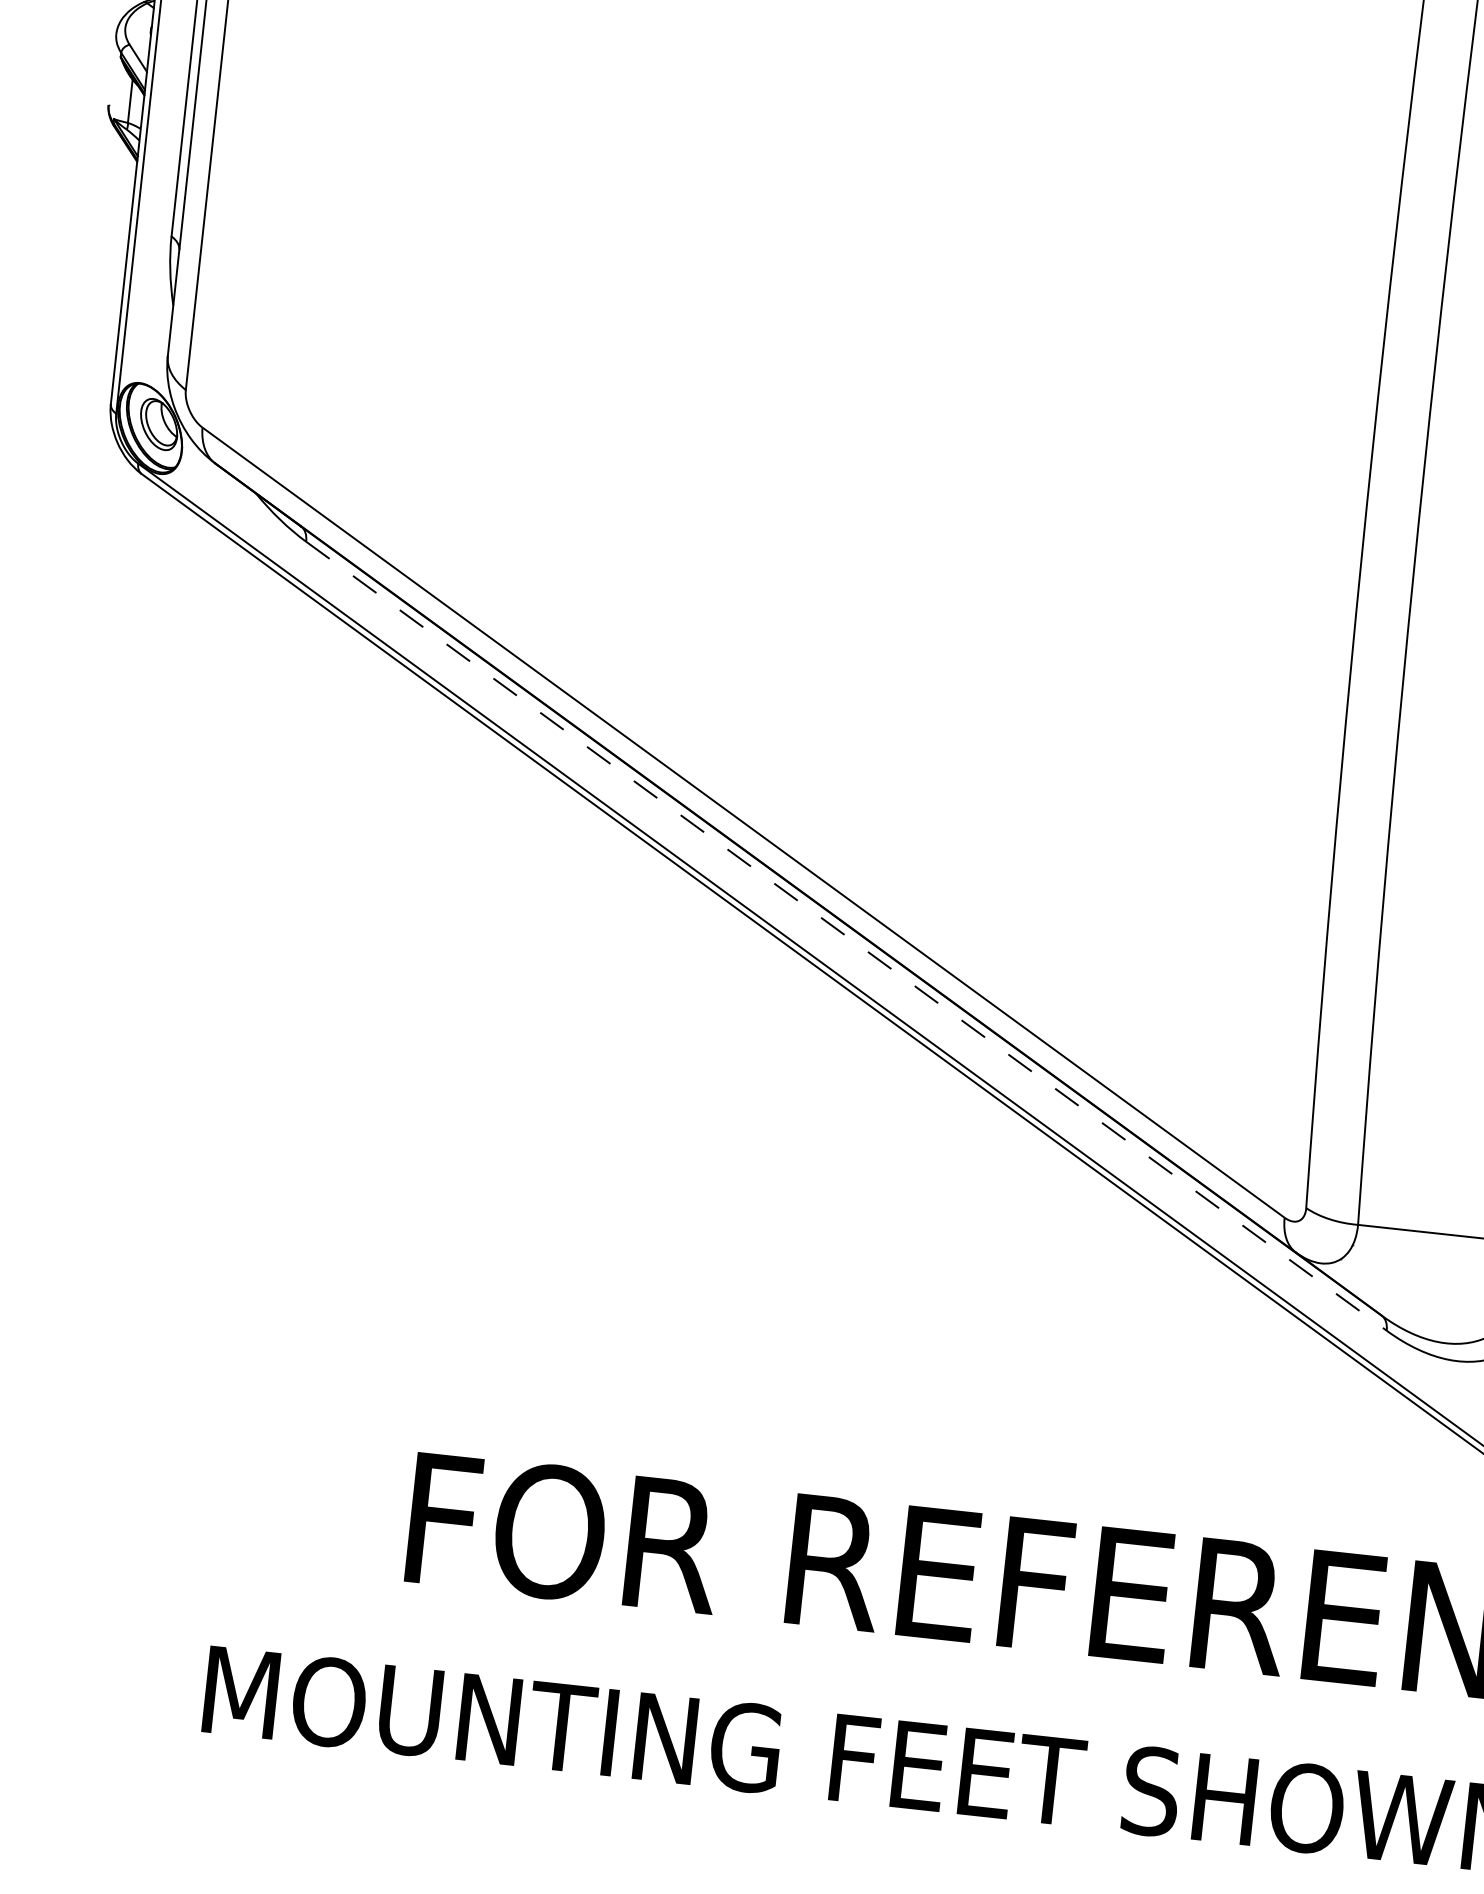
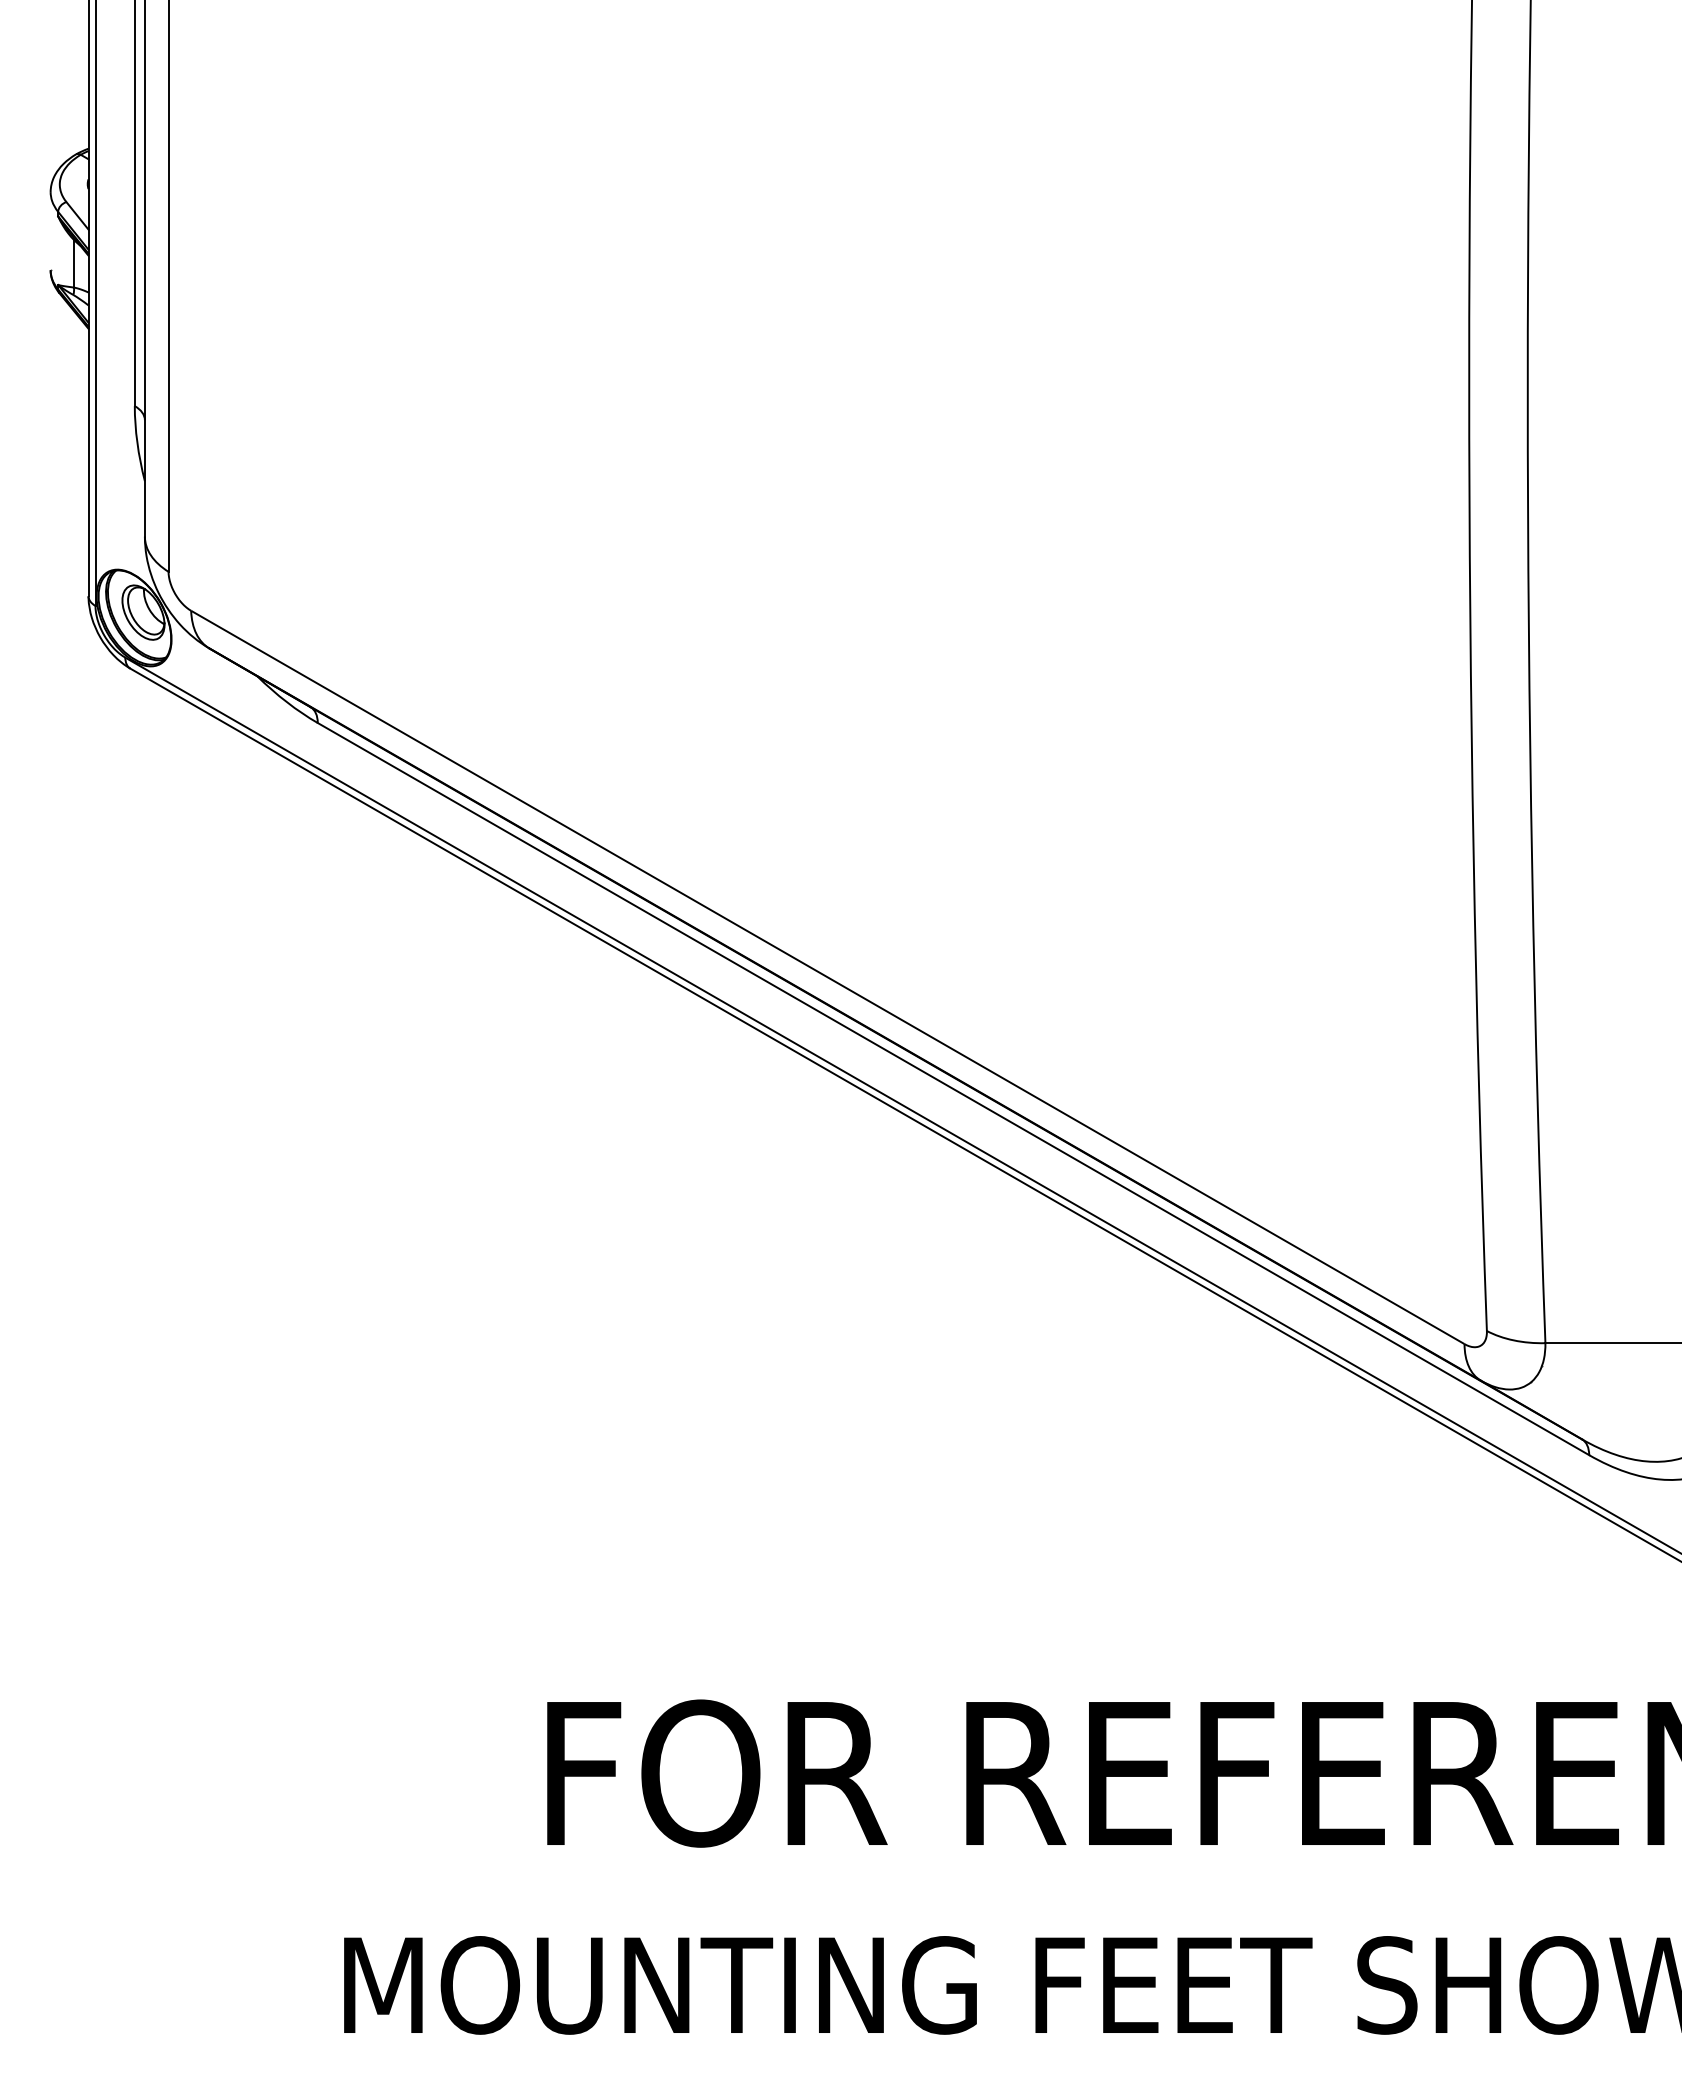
line: (846, 936) -> (953, 1089), dashed -> solid

